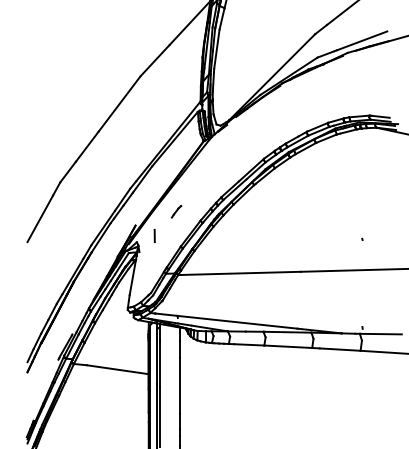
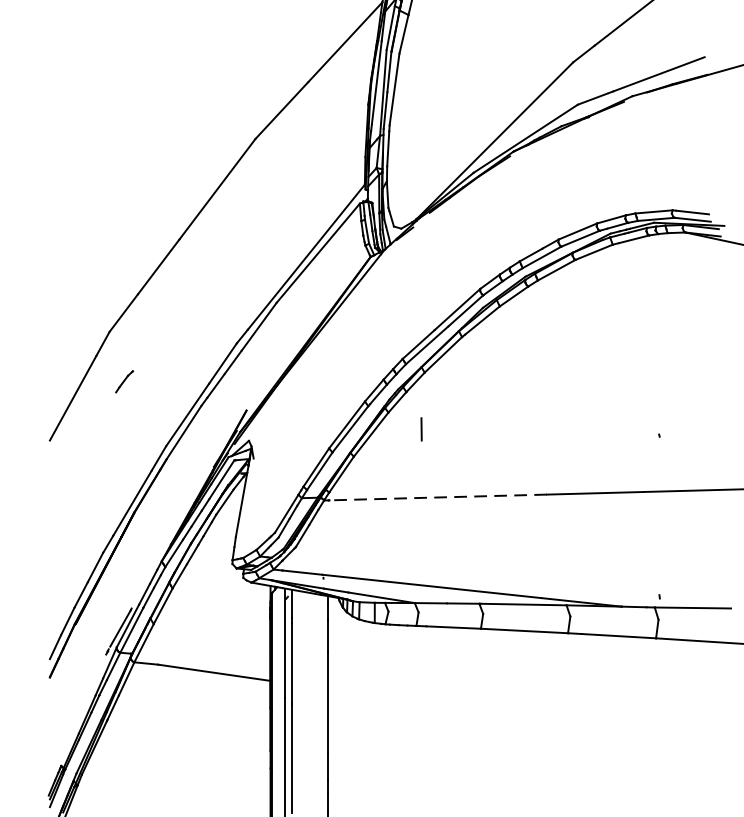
line: (176, 211) -> (124, 381), moved
line: (154, 235) -> (421, 428), moved
line: (240, 273) -> (437, 497), solid -> dashed

